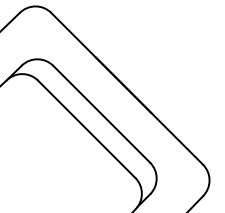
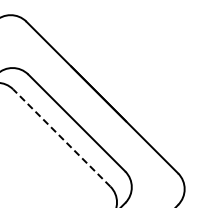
line: (86, 129) -> (61, 138), solid -> dashed

